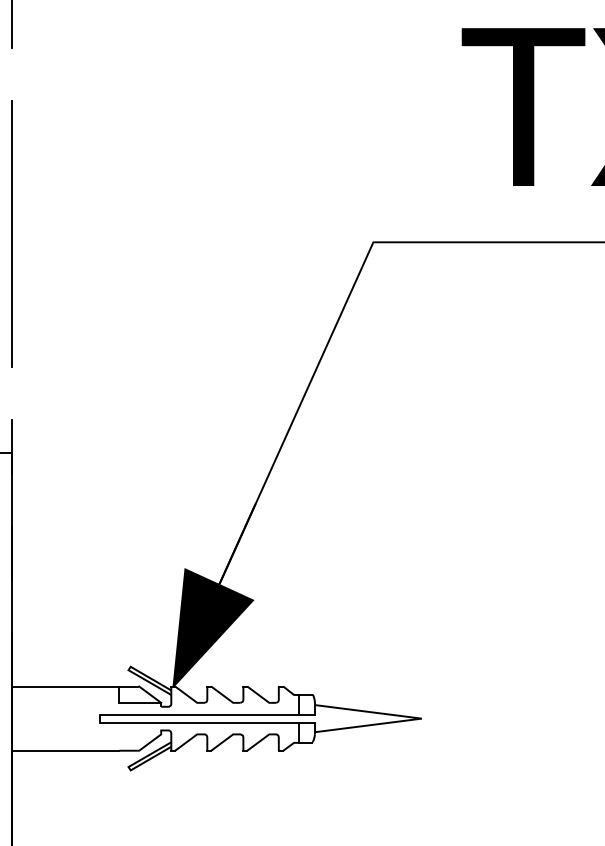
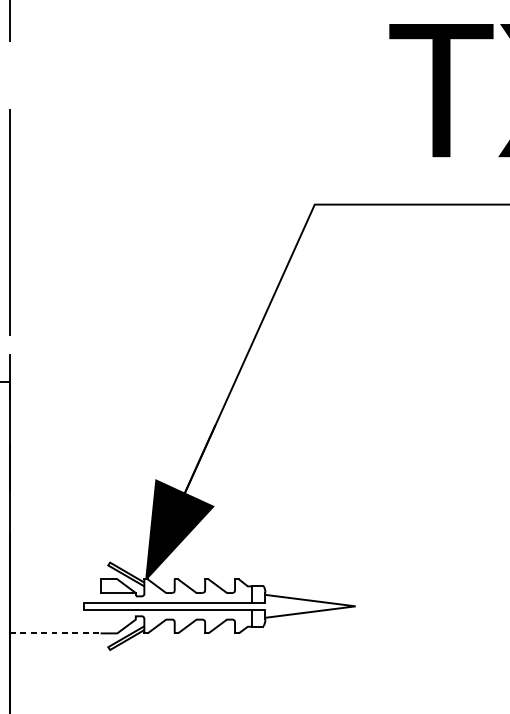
line: (11, 233) -> (9, 221), moved
line: (65, 686) -> (55, 579), removed
line: (65, 750) -> (55, 633), solid -> dashed

